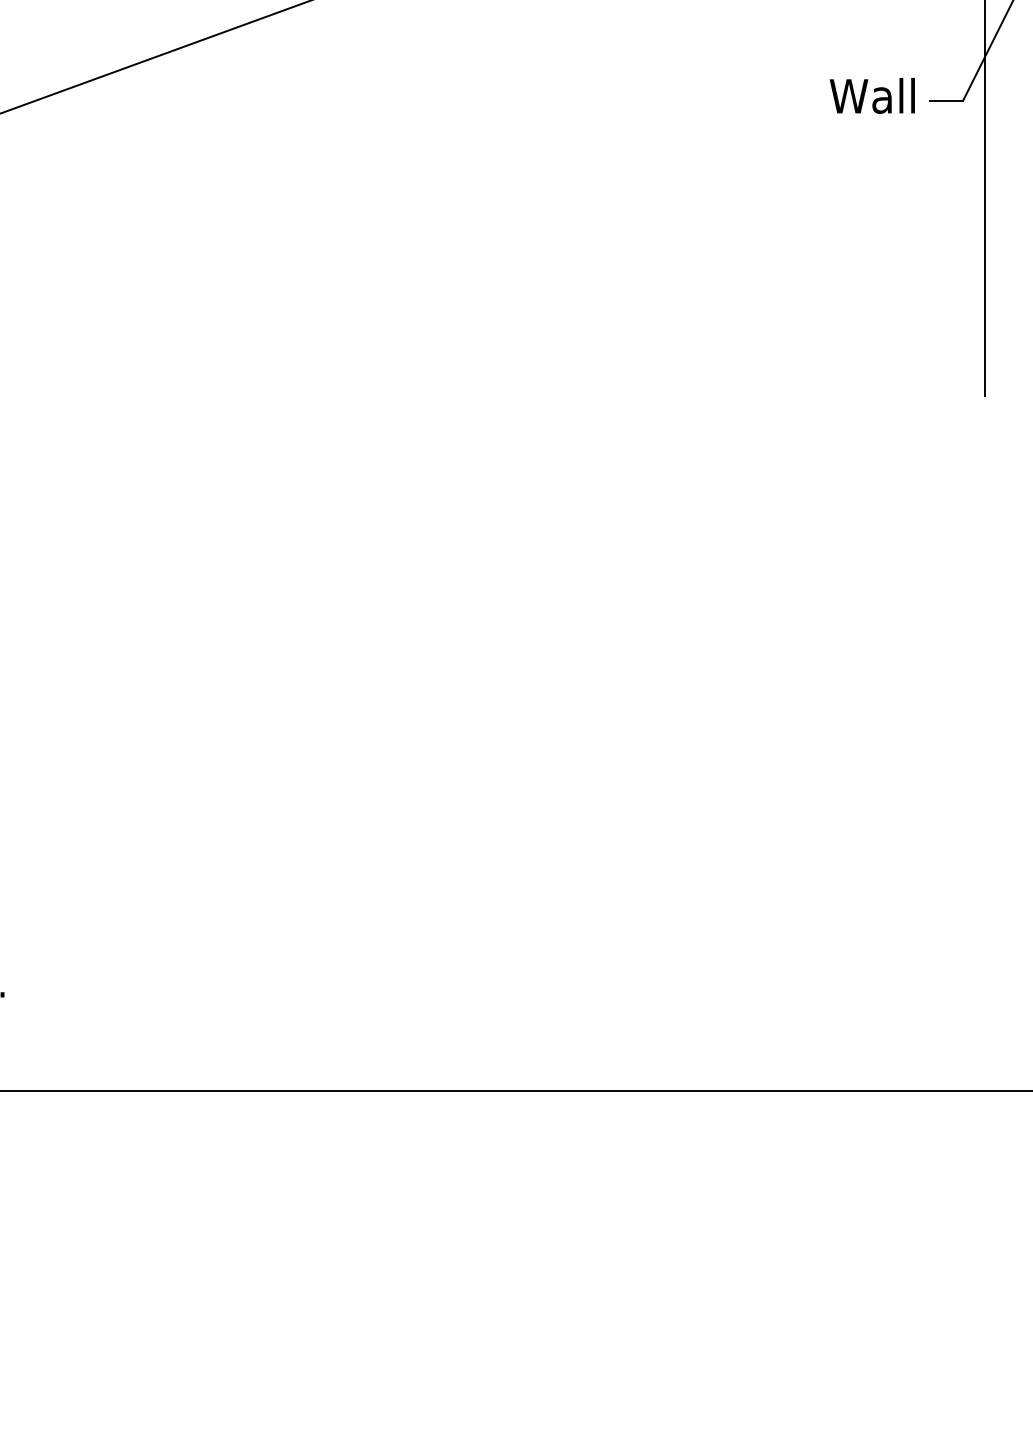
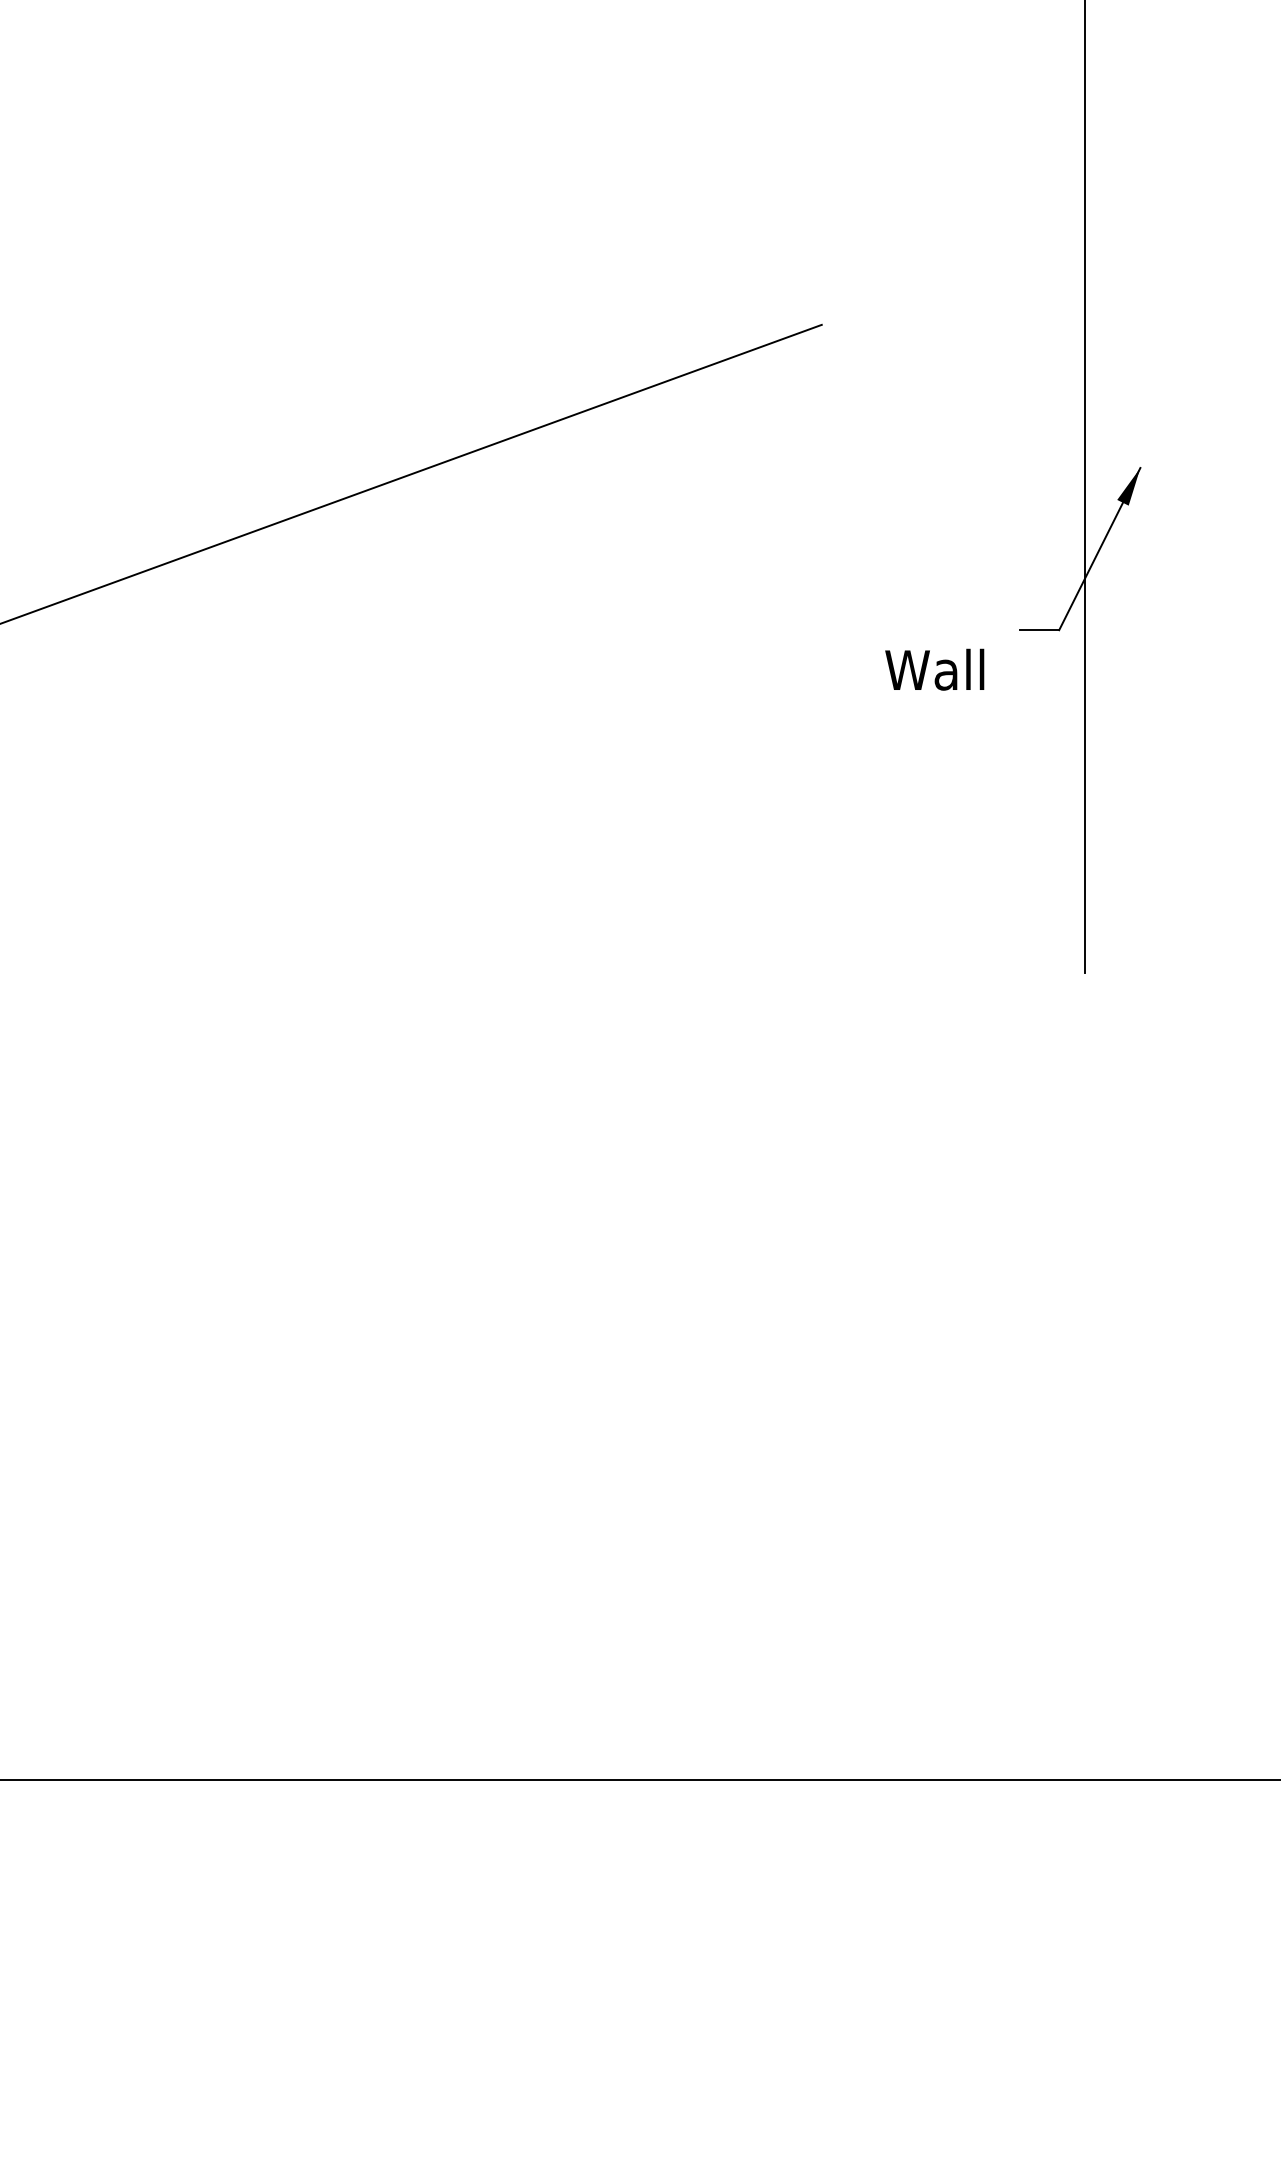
text: (872, 95) -> (934, 669), moved

